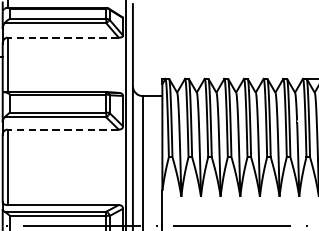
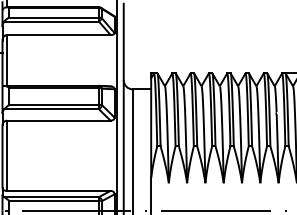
line: (62, 38) -> (58, 35), dashed -> solid
line: (62, 129) -> (58, 120), dashed -> solid

